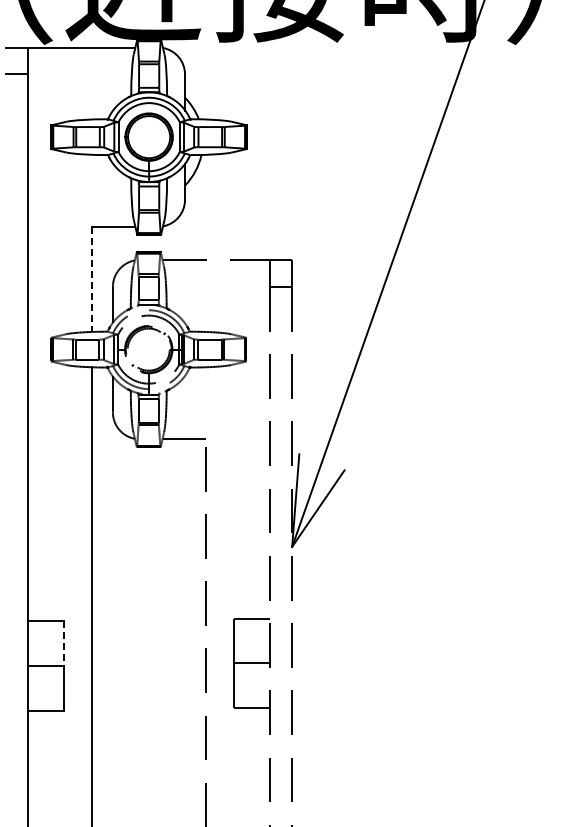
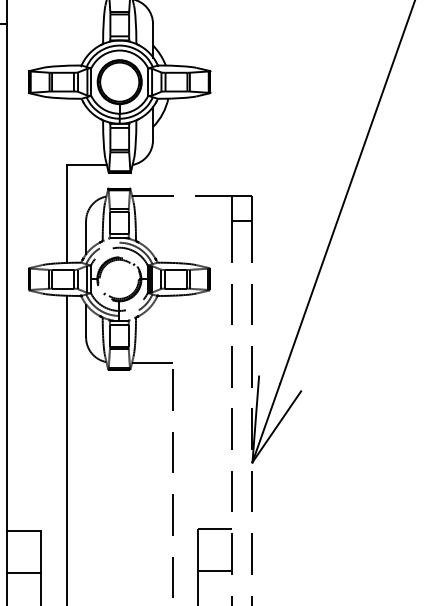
line: (91, 279) -> (66, 214), dashed -> solid
line: (64, 644) -> (41, 553), dashed -> solid

